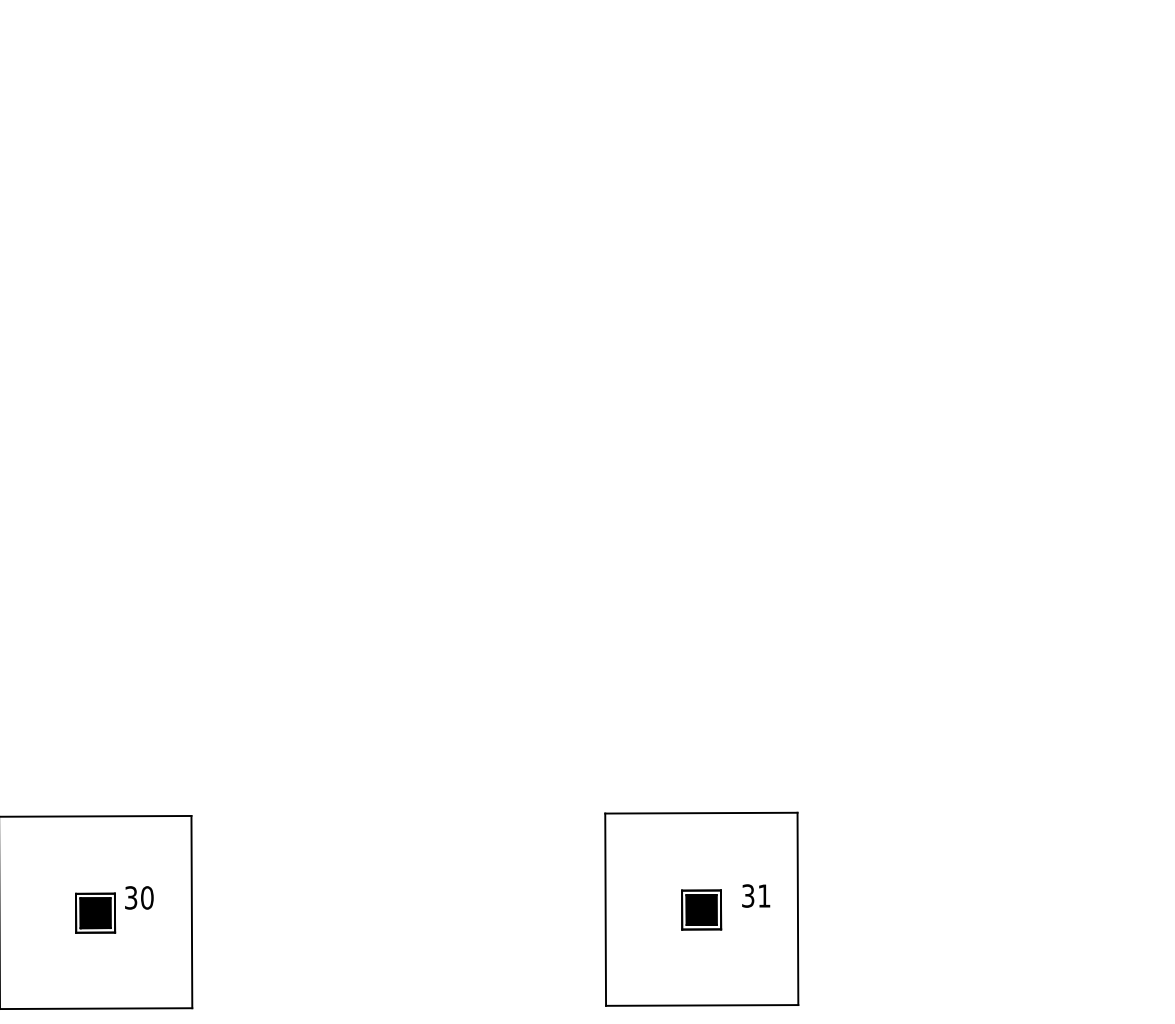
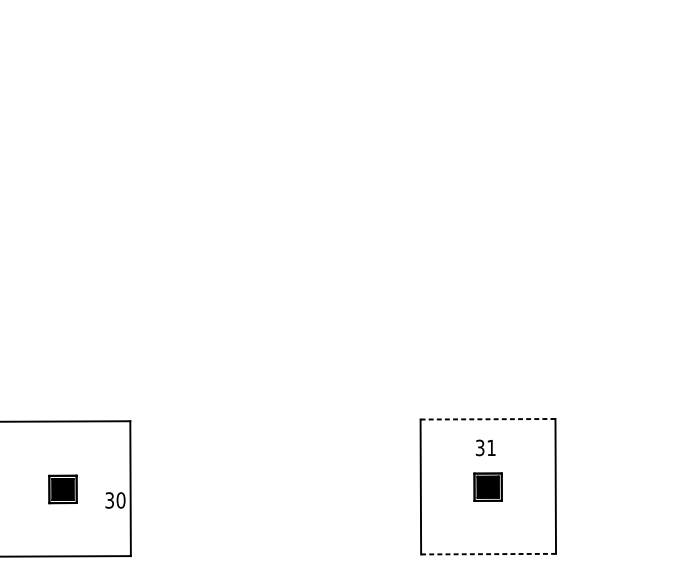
line: (701, 813) -> (488, 419), solid -> dashed
text: (756, 895) -> (485, 447), moved
text: (139, 897) -> (115, 500), moved
line: (701, 1005) -> (488, 554), solid -> dashed

